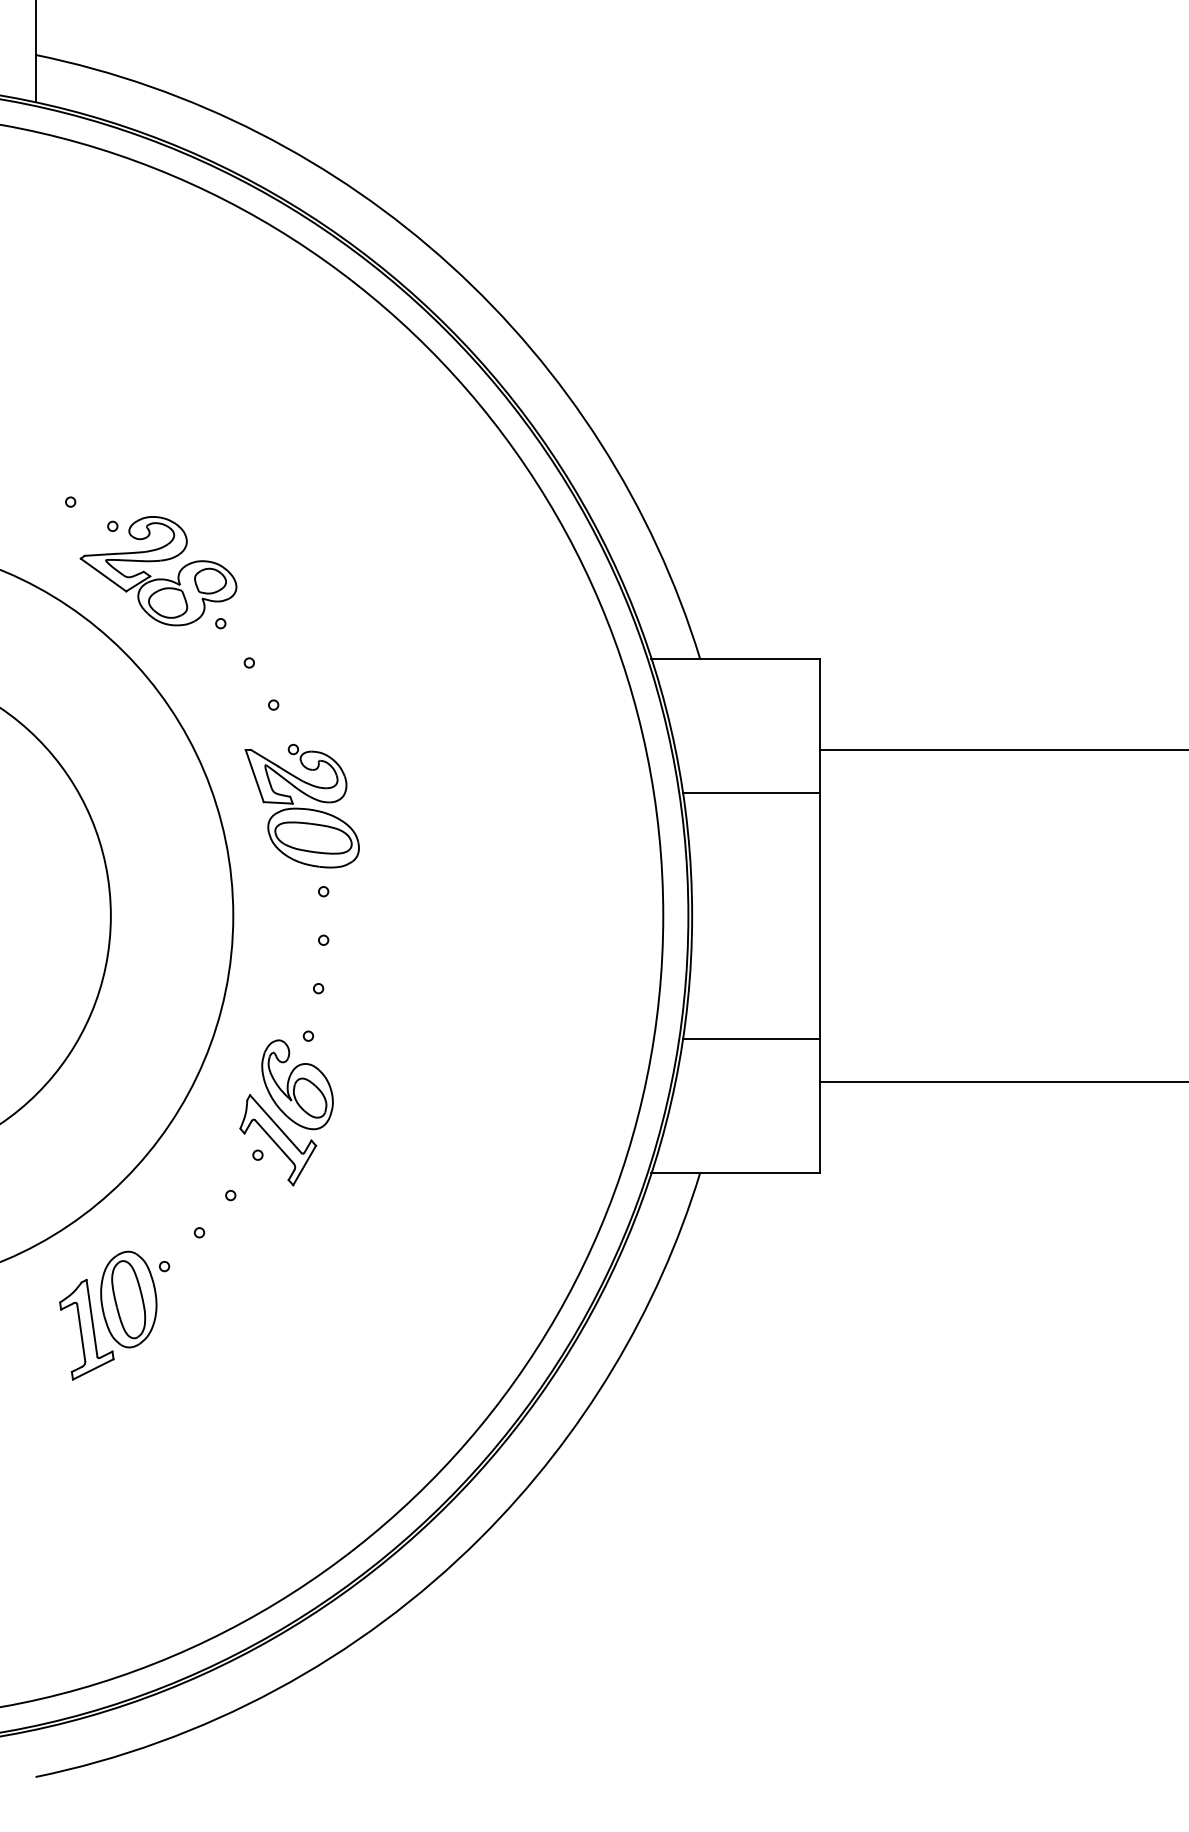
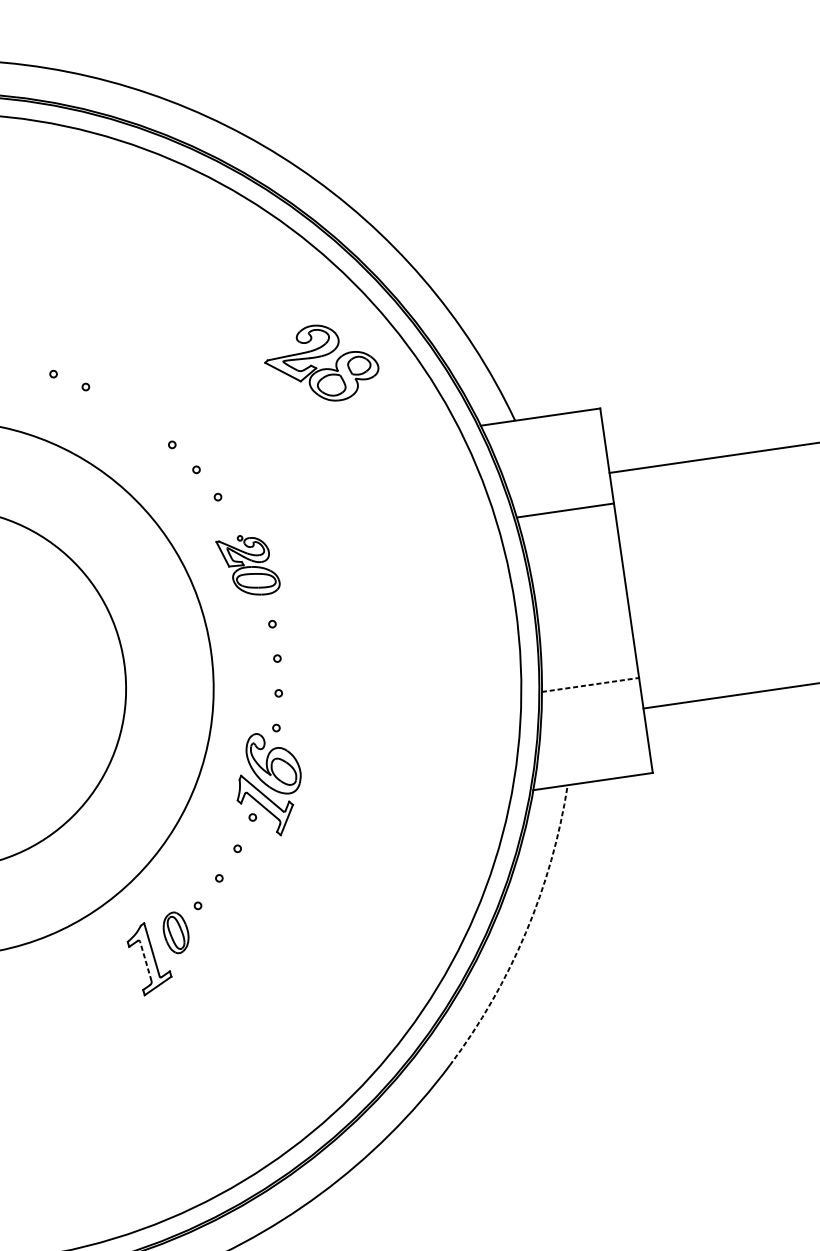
part: (158, 578) -> (322, 368), moved
part: (301, 805) -> (247, 565), size x0.7
line: (751, 1039) -> (590, 685), solid -> dashed
part: (128, 1299) -> (175, 932), size x0.6
line: (81, 1332) -> (145, 961), solid -> dashed
arc: (612, 1368) -> (525, 932), solid -> dashed

